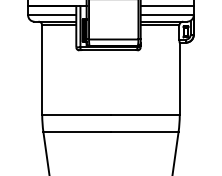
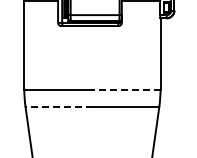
line: (144, 114) -> (125, 89), solid -> dashed
line: (77, 132) -> (59, 107), solid -> dashed

